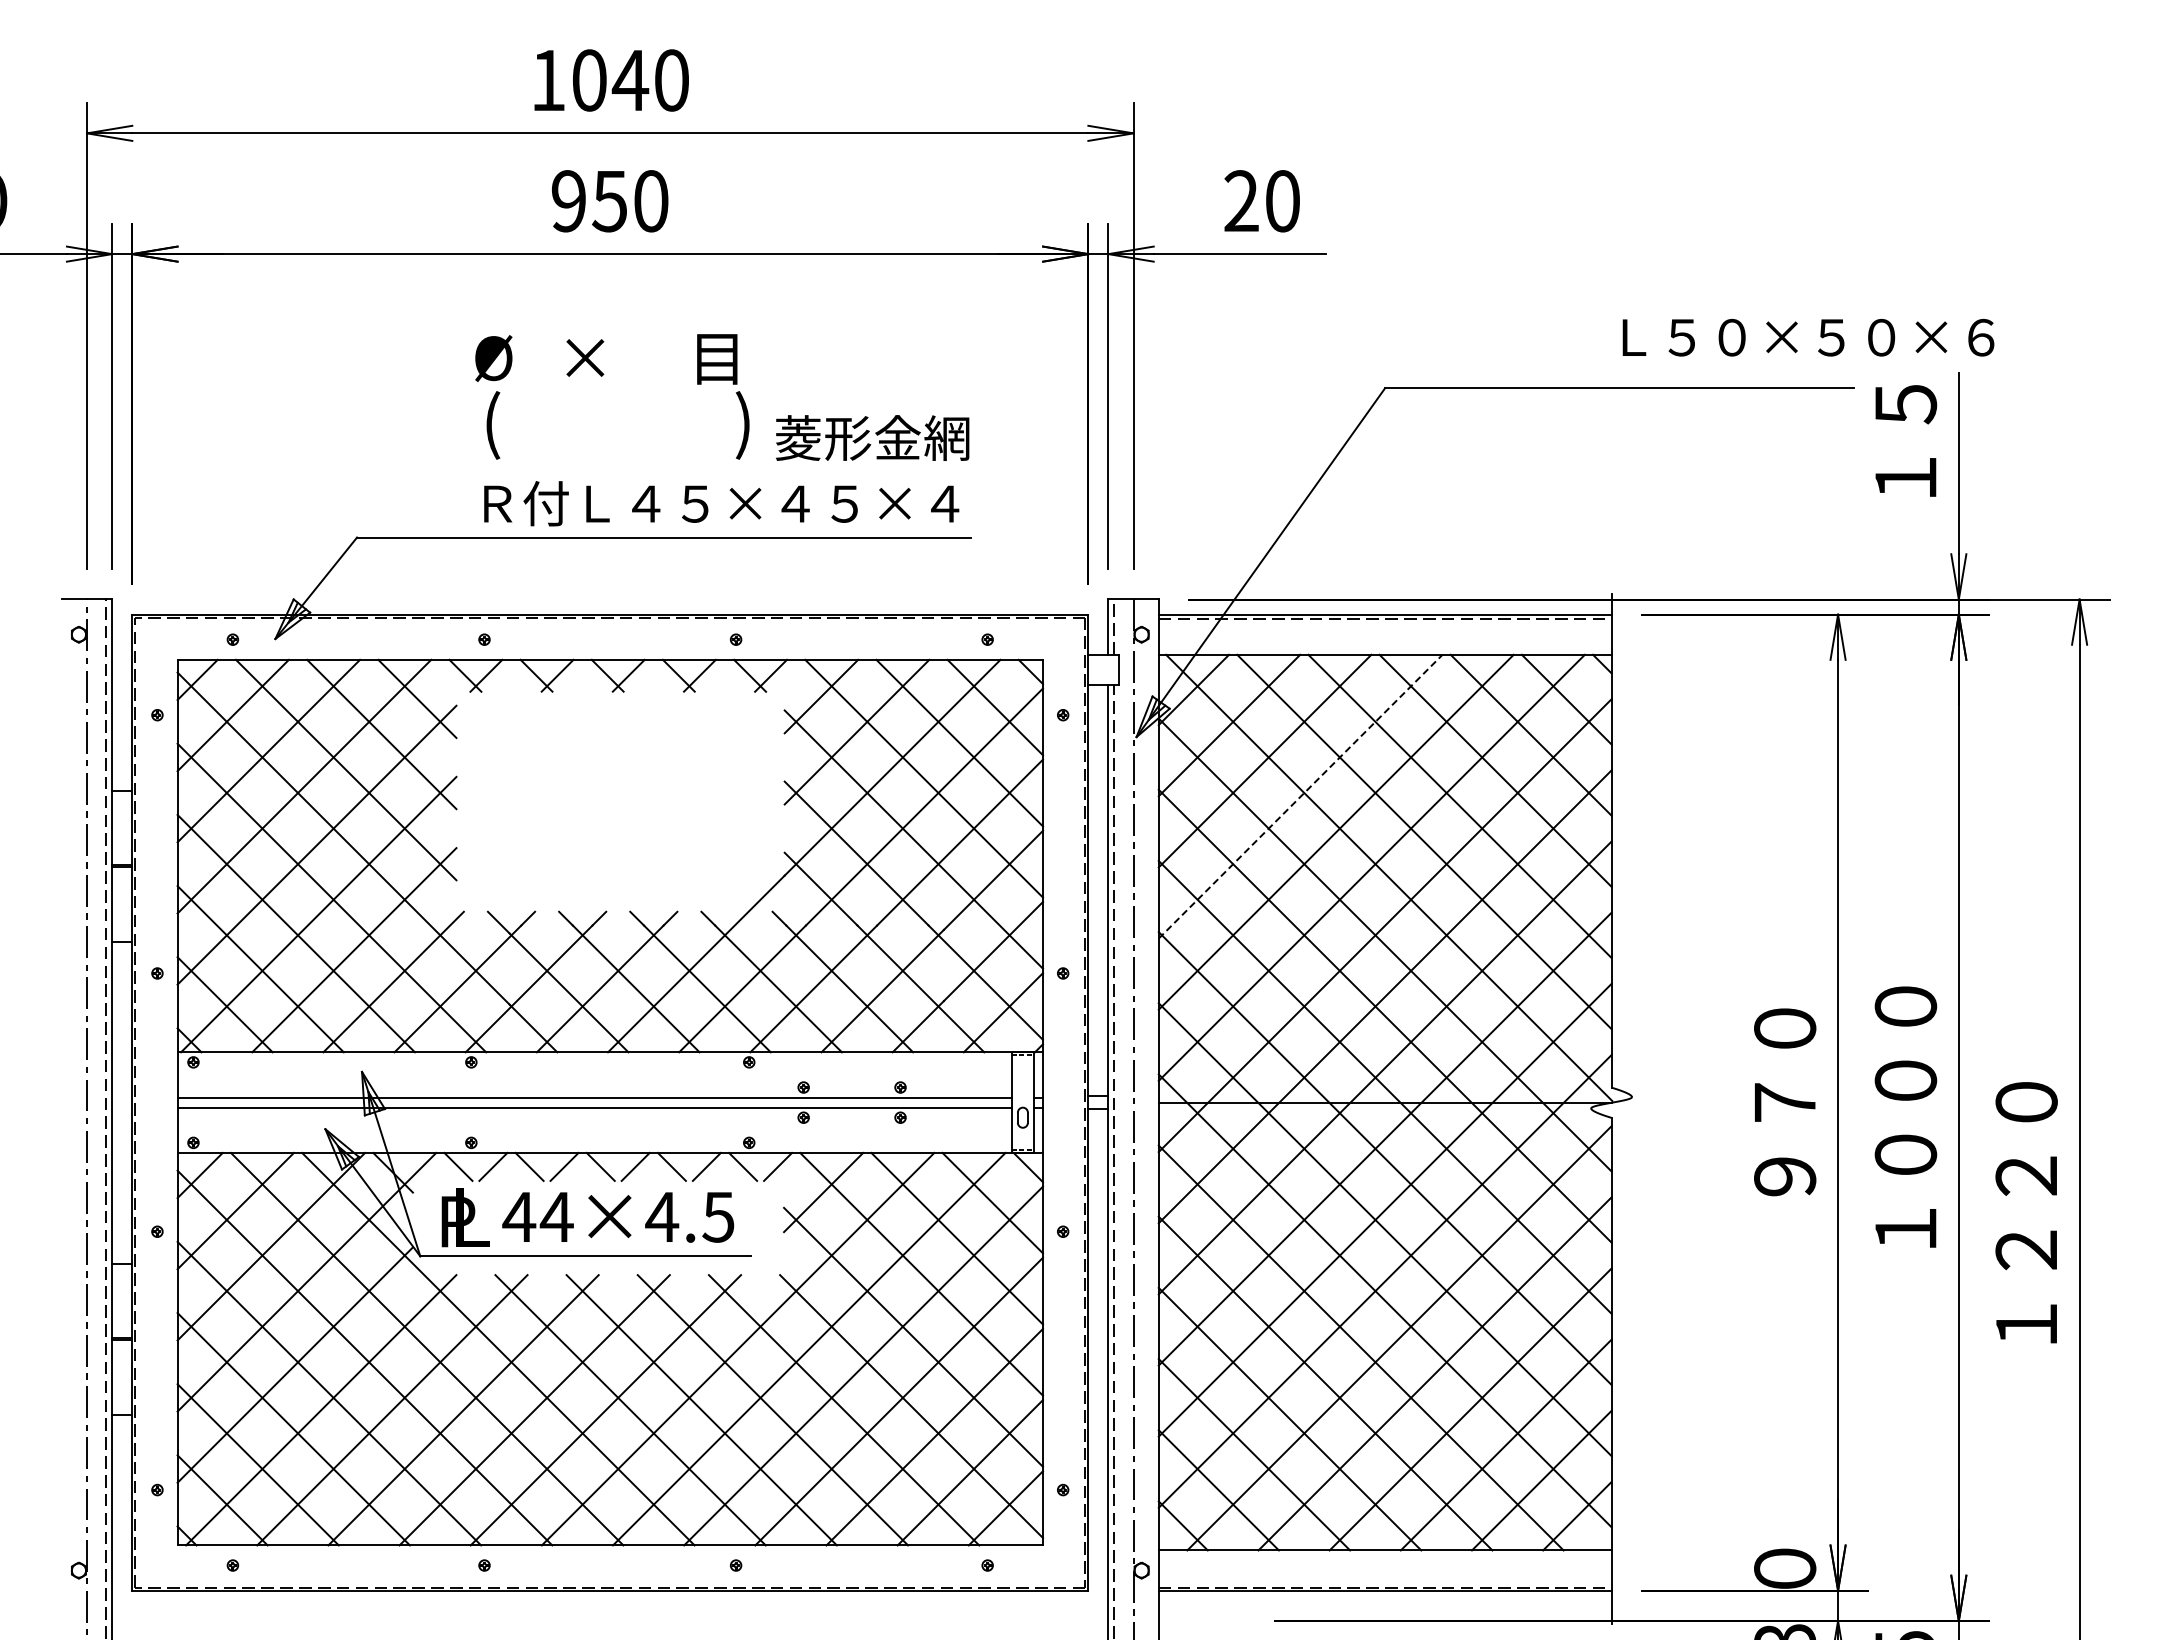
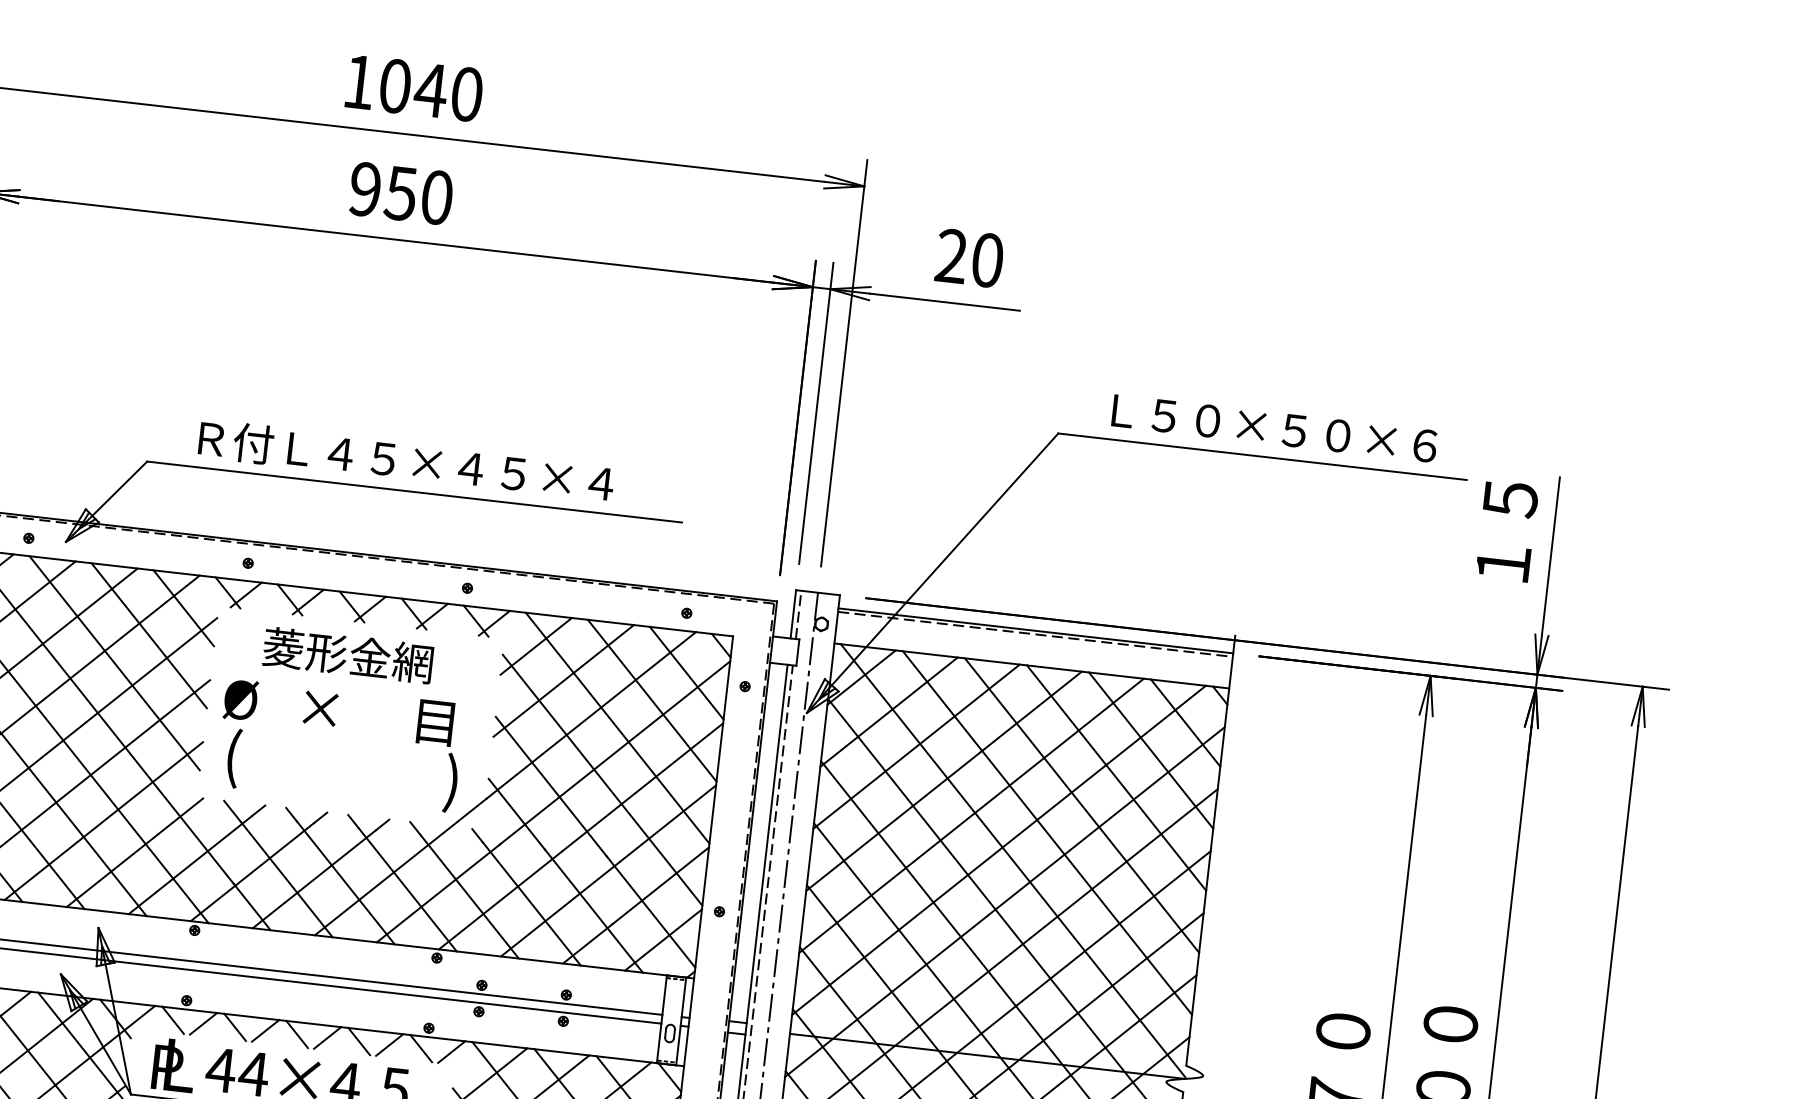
text: (1808, 337) -> (1274, 428), moved
text: (612, 396) -> (340, 744), moved
text: (872, 437) -> (348, 654), moved
text: (721, 503) -> (406, 461), moved
line: (1300, 796) -> (943, 781), dashed -> solid

